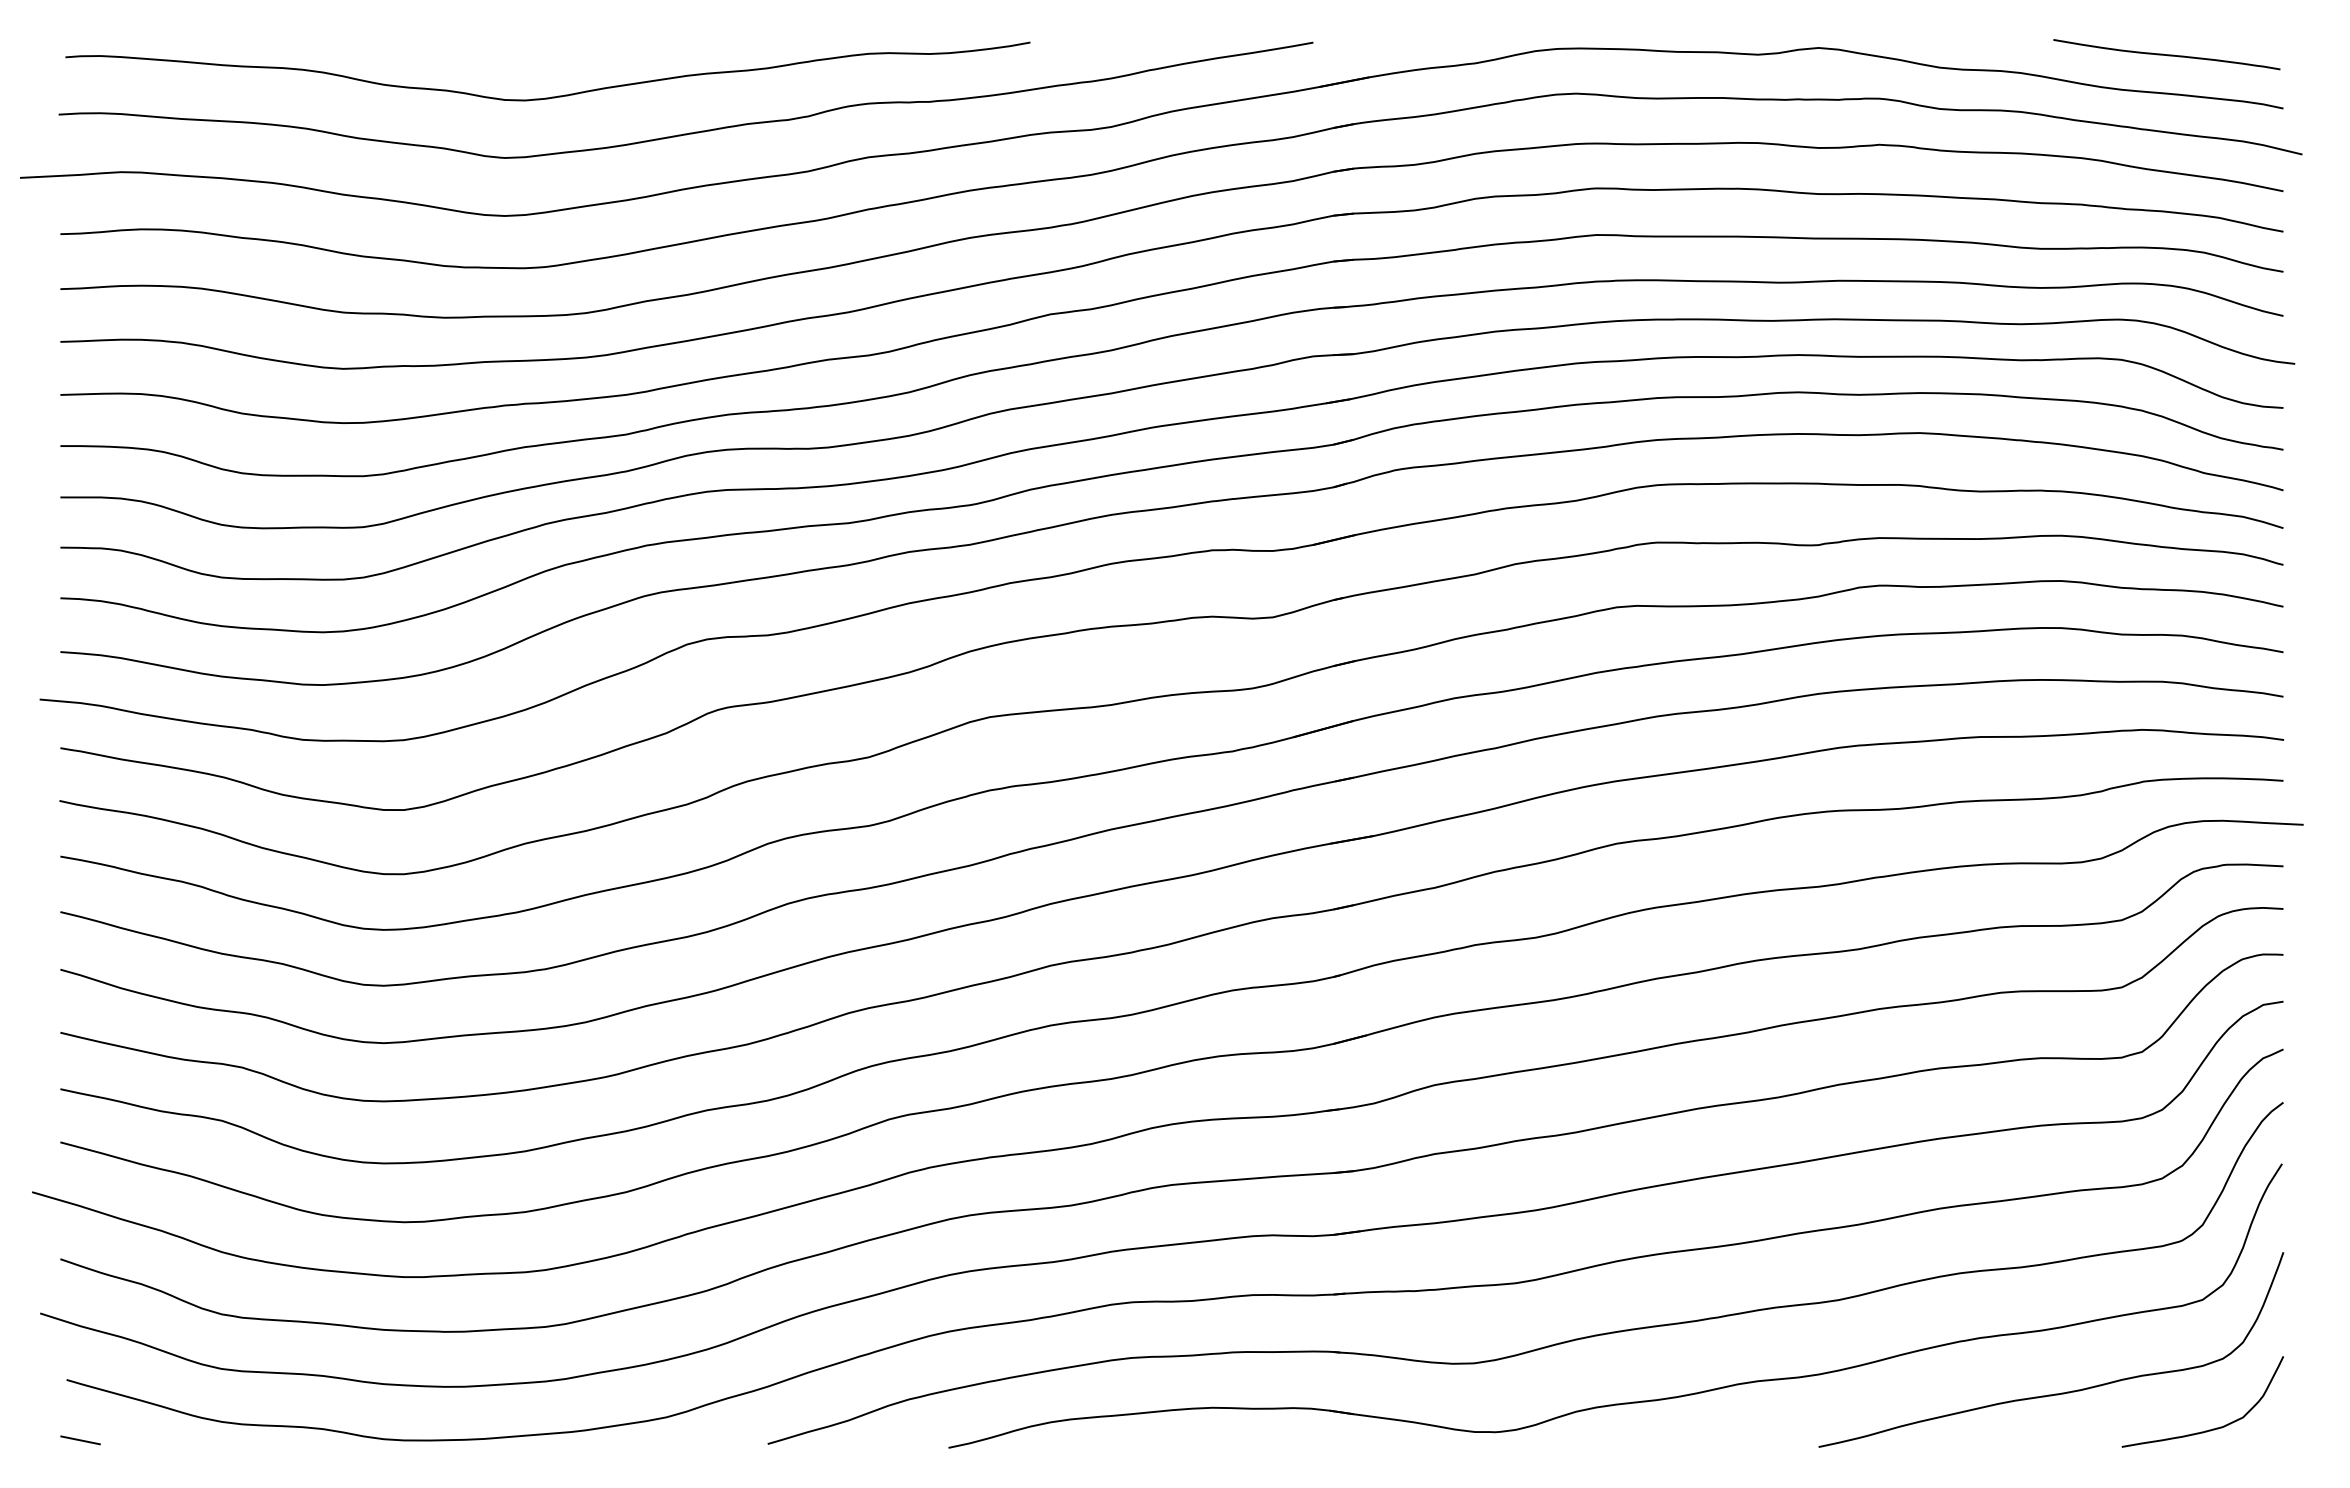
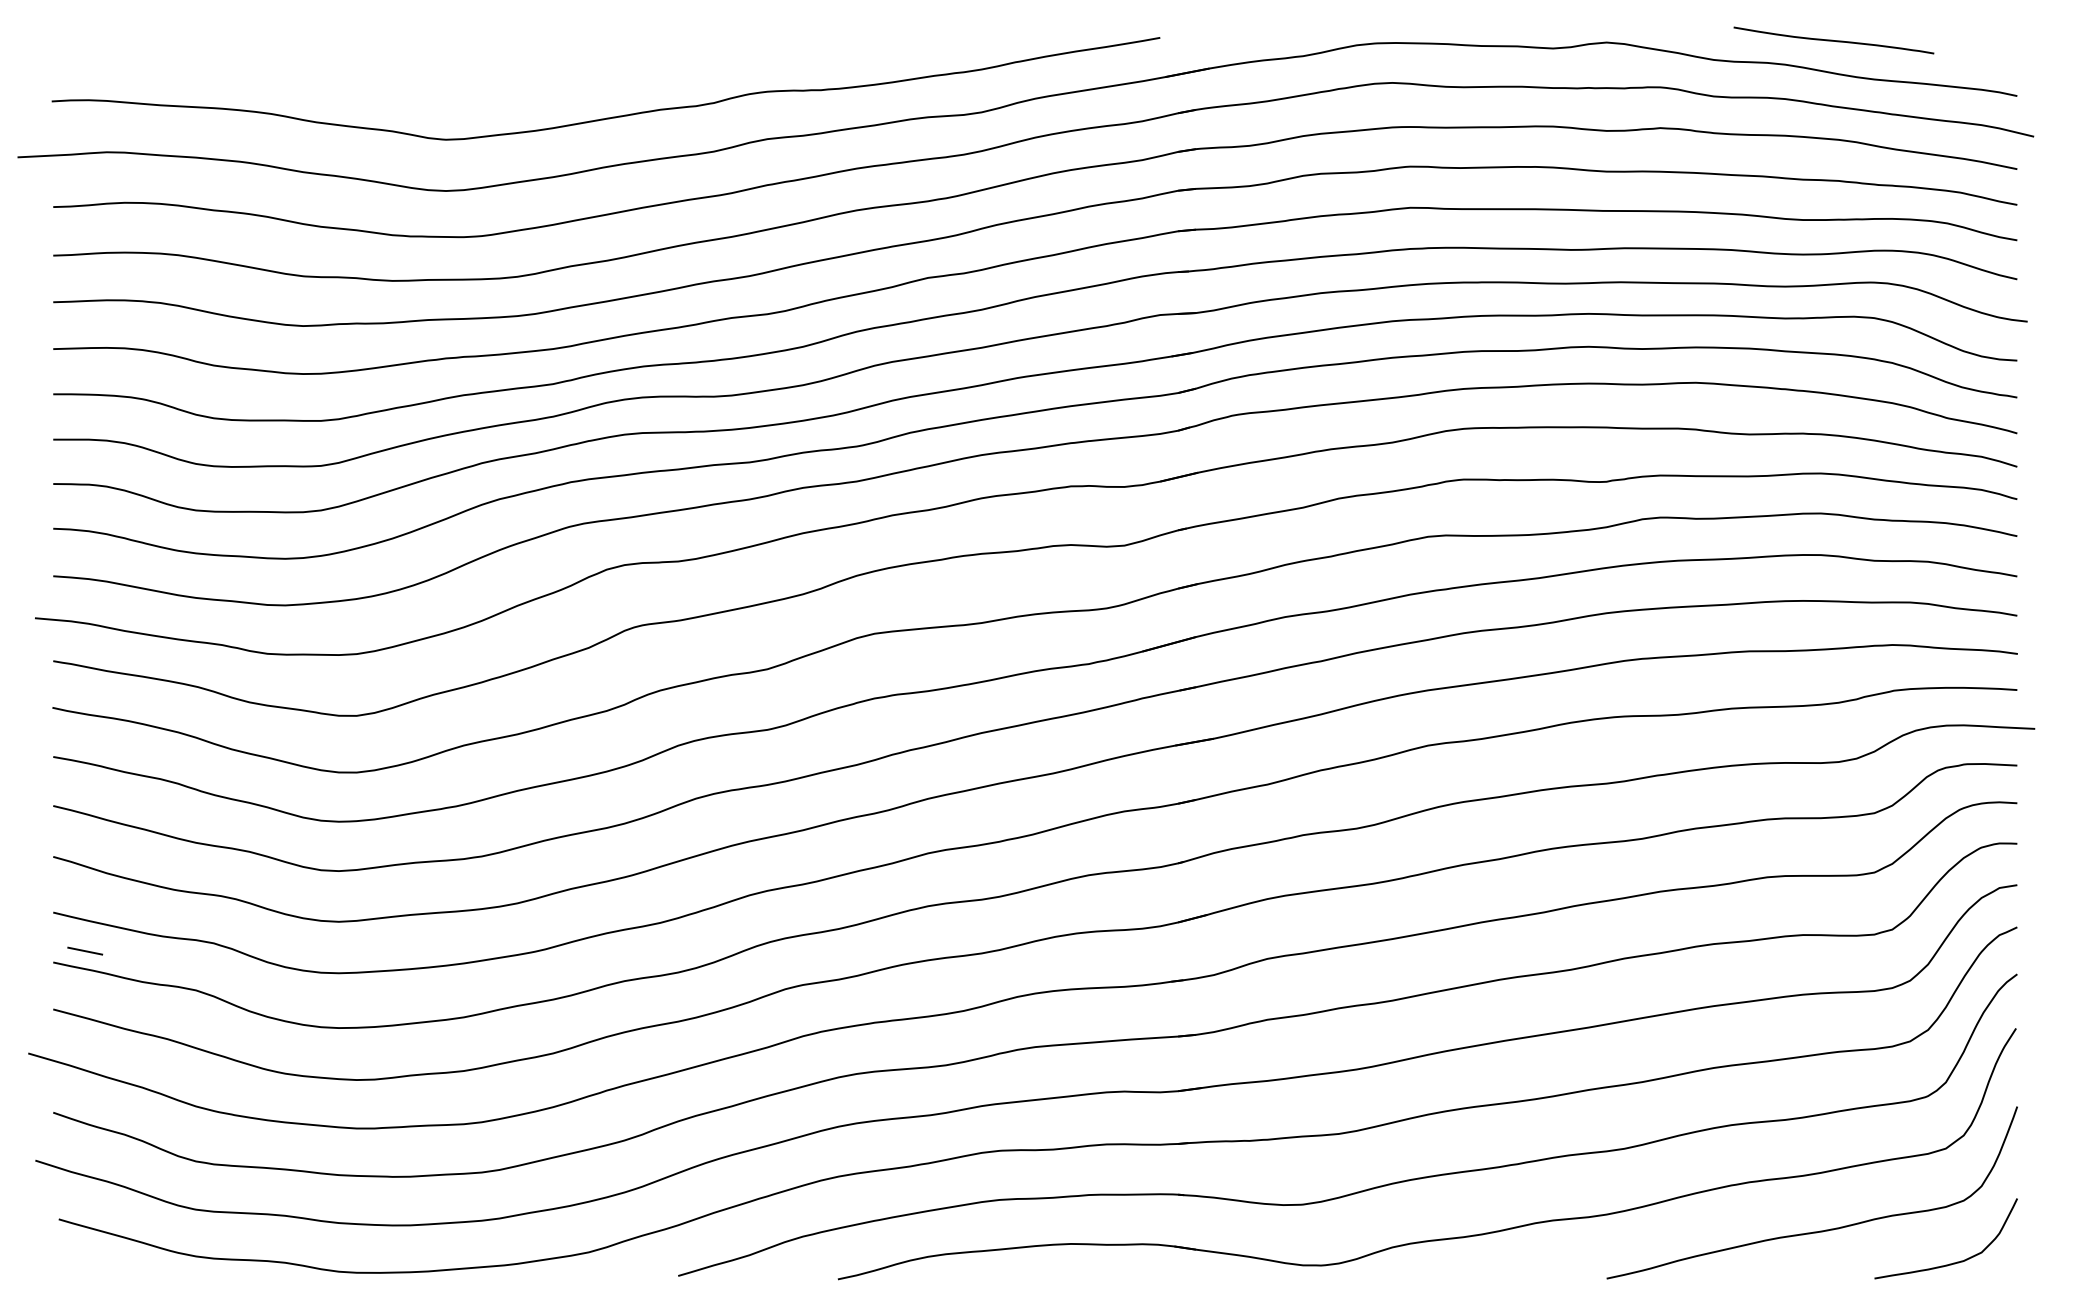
curve: (2166, 54) -> (1833, 40), moved
curve: (551, 96) -> (487, 85), removed
line: (80, 1440) -> (85, 951), moved

